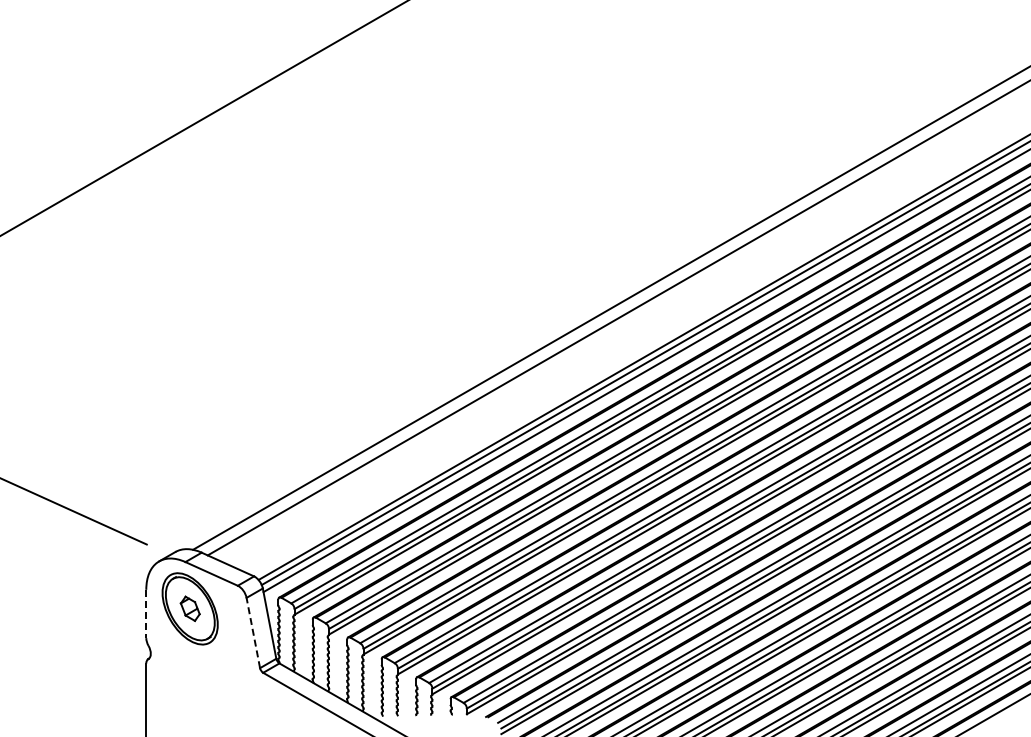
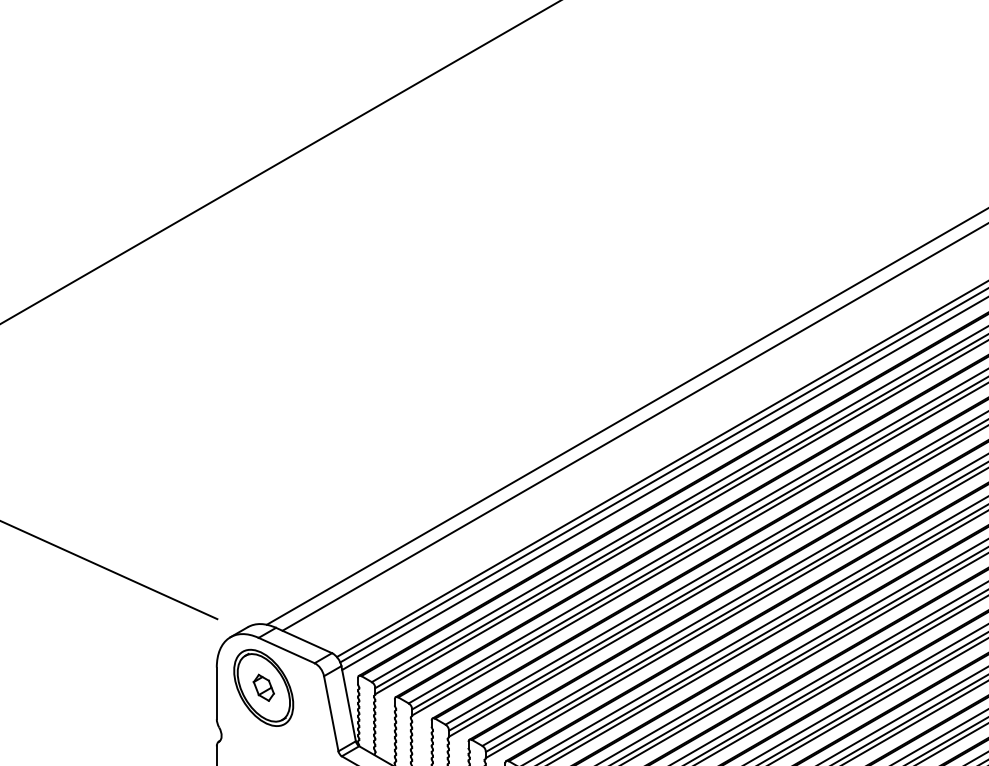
line: (146, 614) -> (217, 693), dashed -> solid
line: (253, 633) -> (331, 714), dashed -> solid

